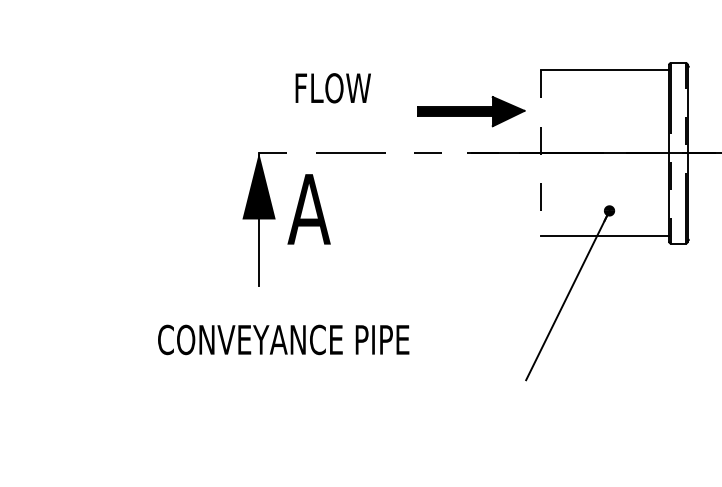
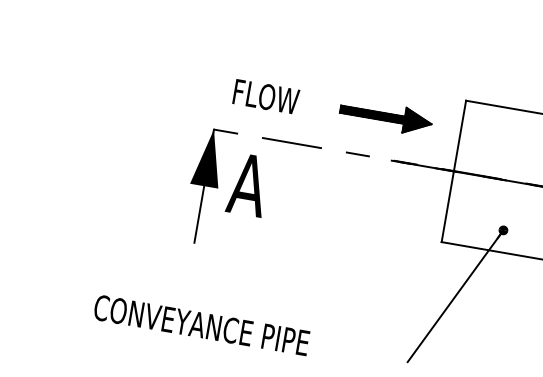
text: (332, 88) -> (265, 96), moved
part: (471, 111) -> (386, 116), moved
line: (541, 153) -> (454, 171), dashed -> solid
text: (283, 339) -> (201, 325), moved

